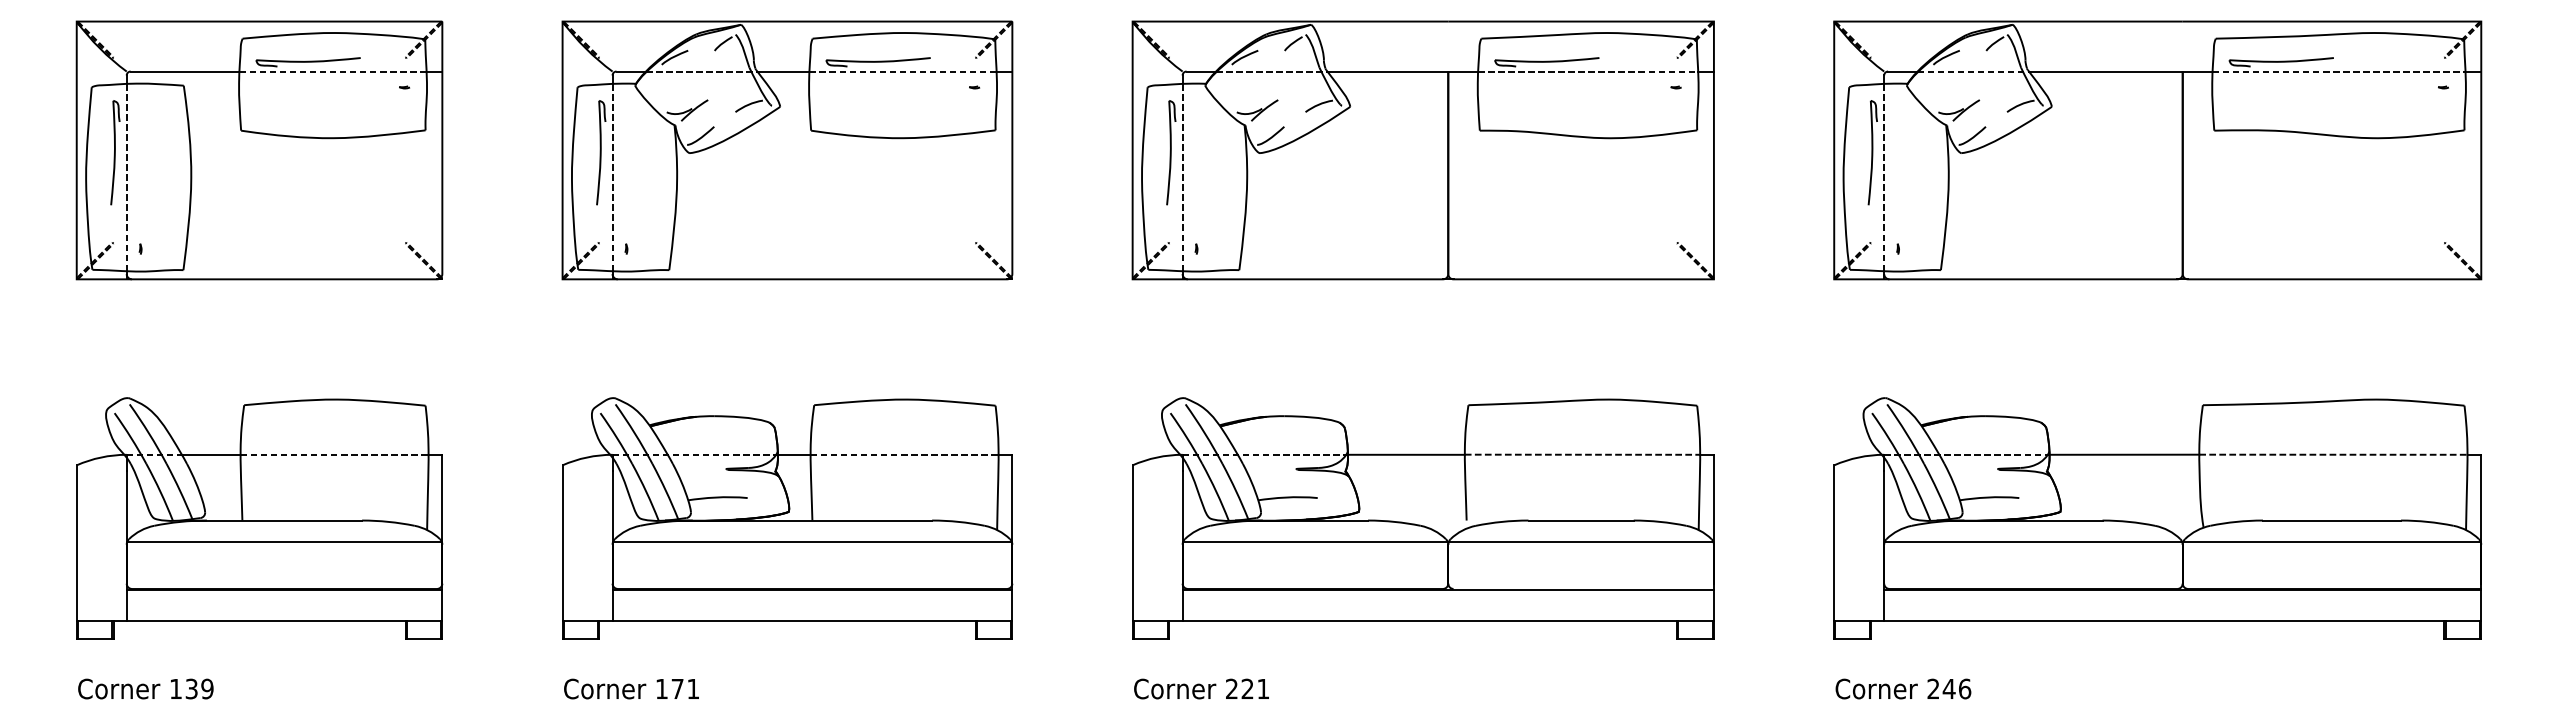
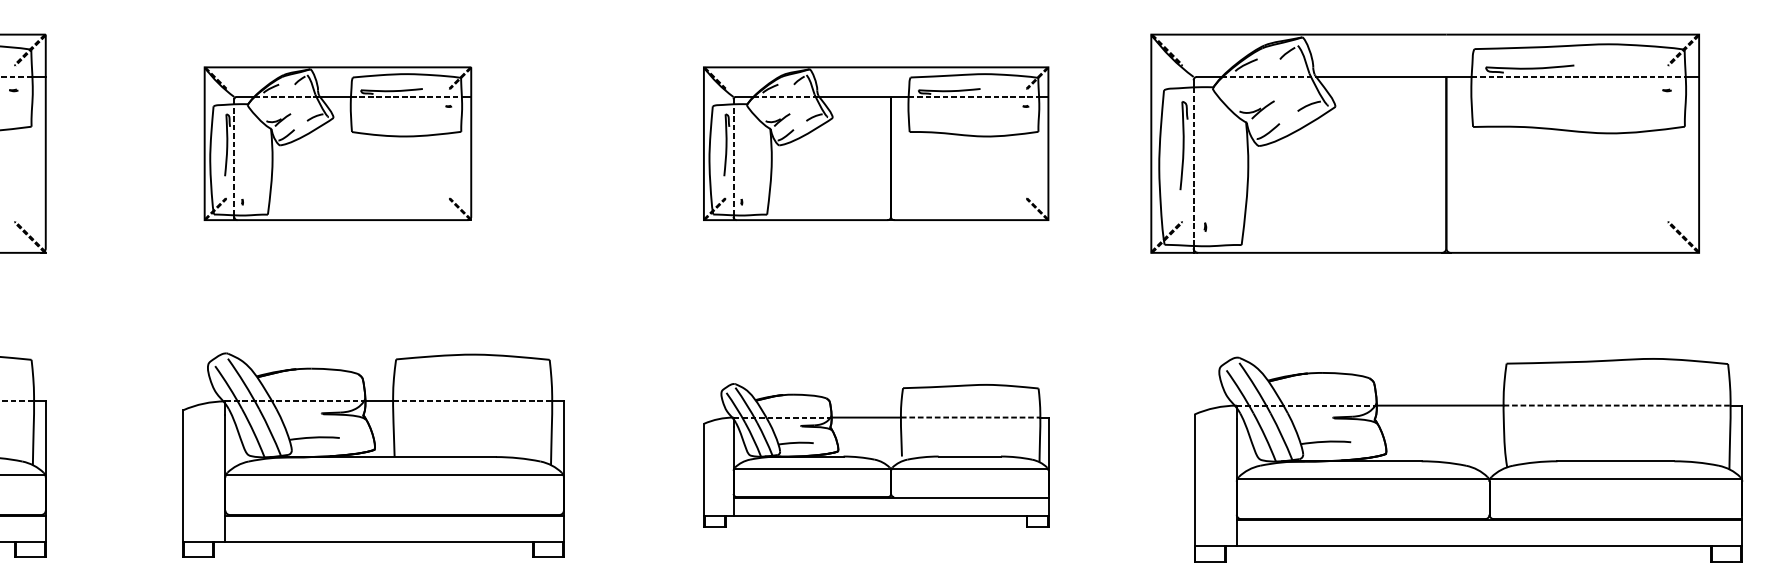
part: (787, 150) -> (337, 143), size x0.7
part: (1422, 150) -> (875, 143), size x0.7
part: (2157, 150) -> (1425, 143), moved
part: (787, 518) -> (373, 455), moved
part: (1423, 518) -> (876, 455), size x0.7
part: (2157, 518) -> (1468, 459), moved

